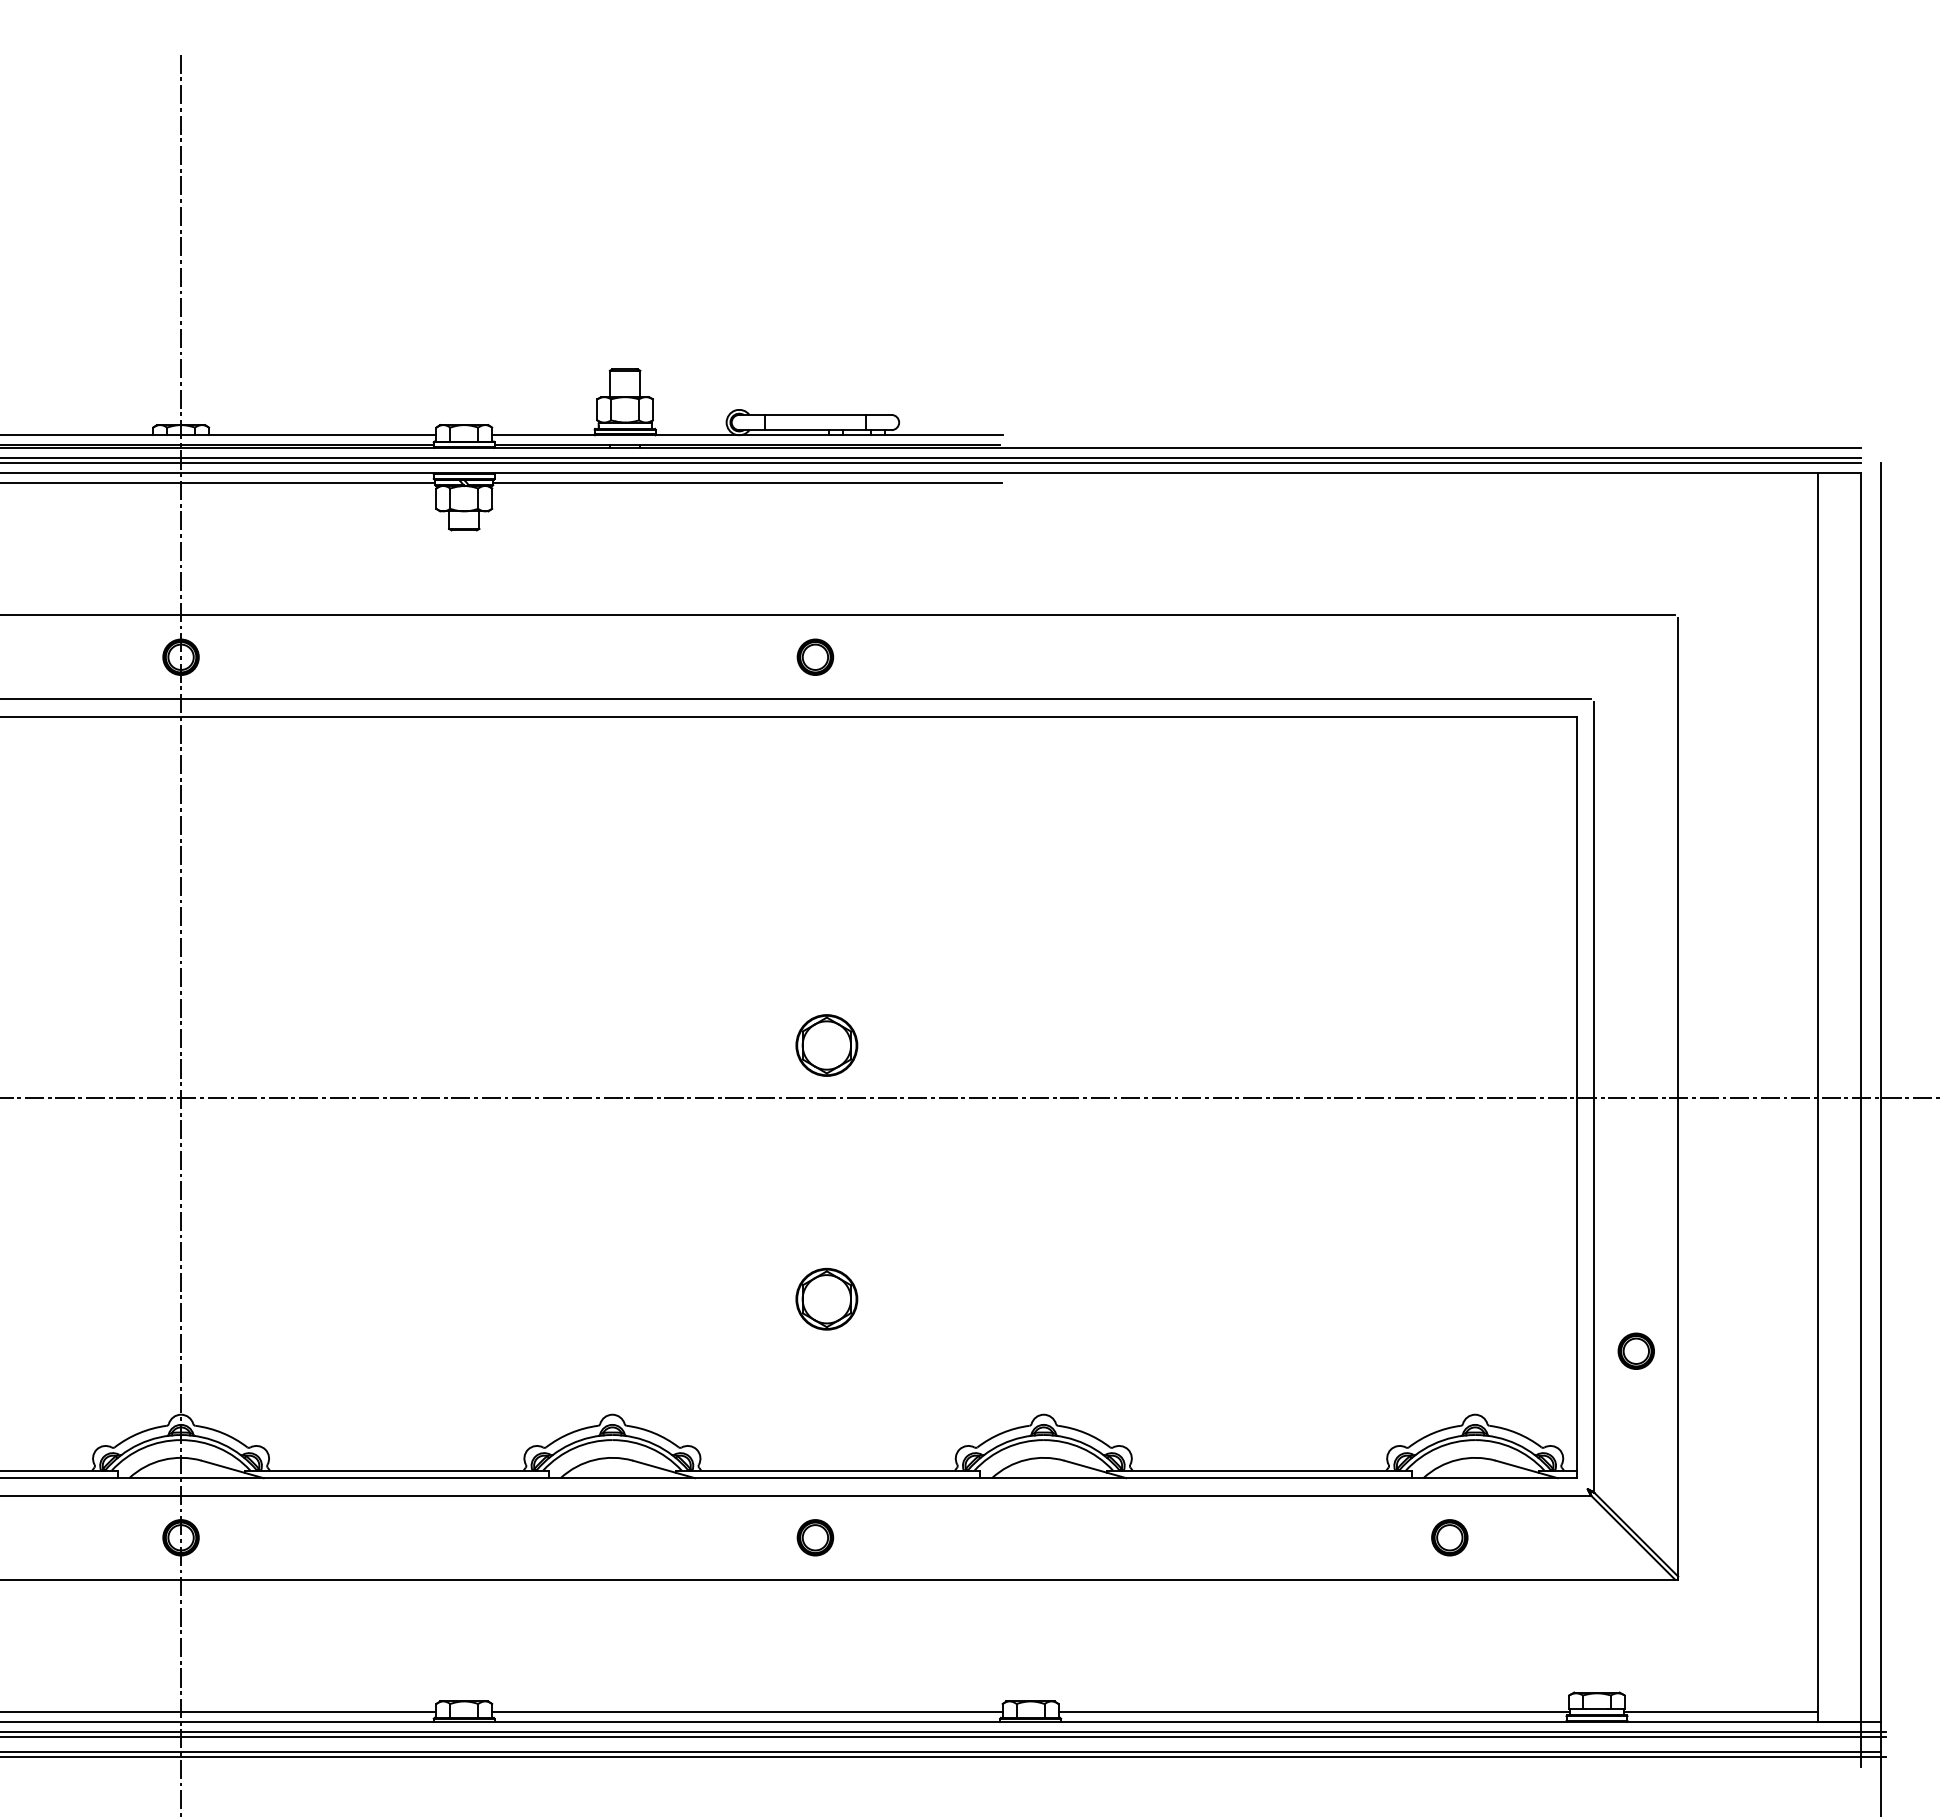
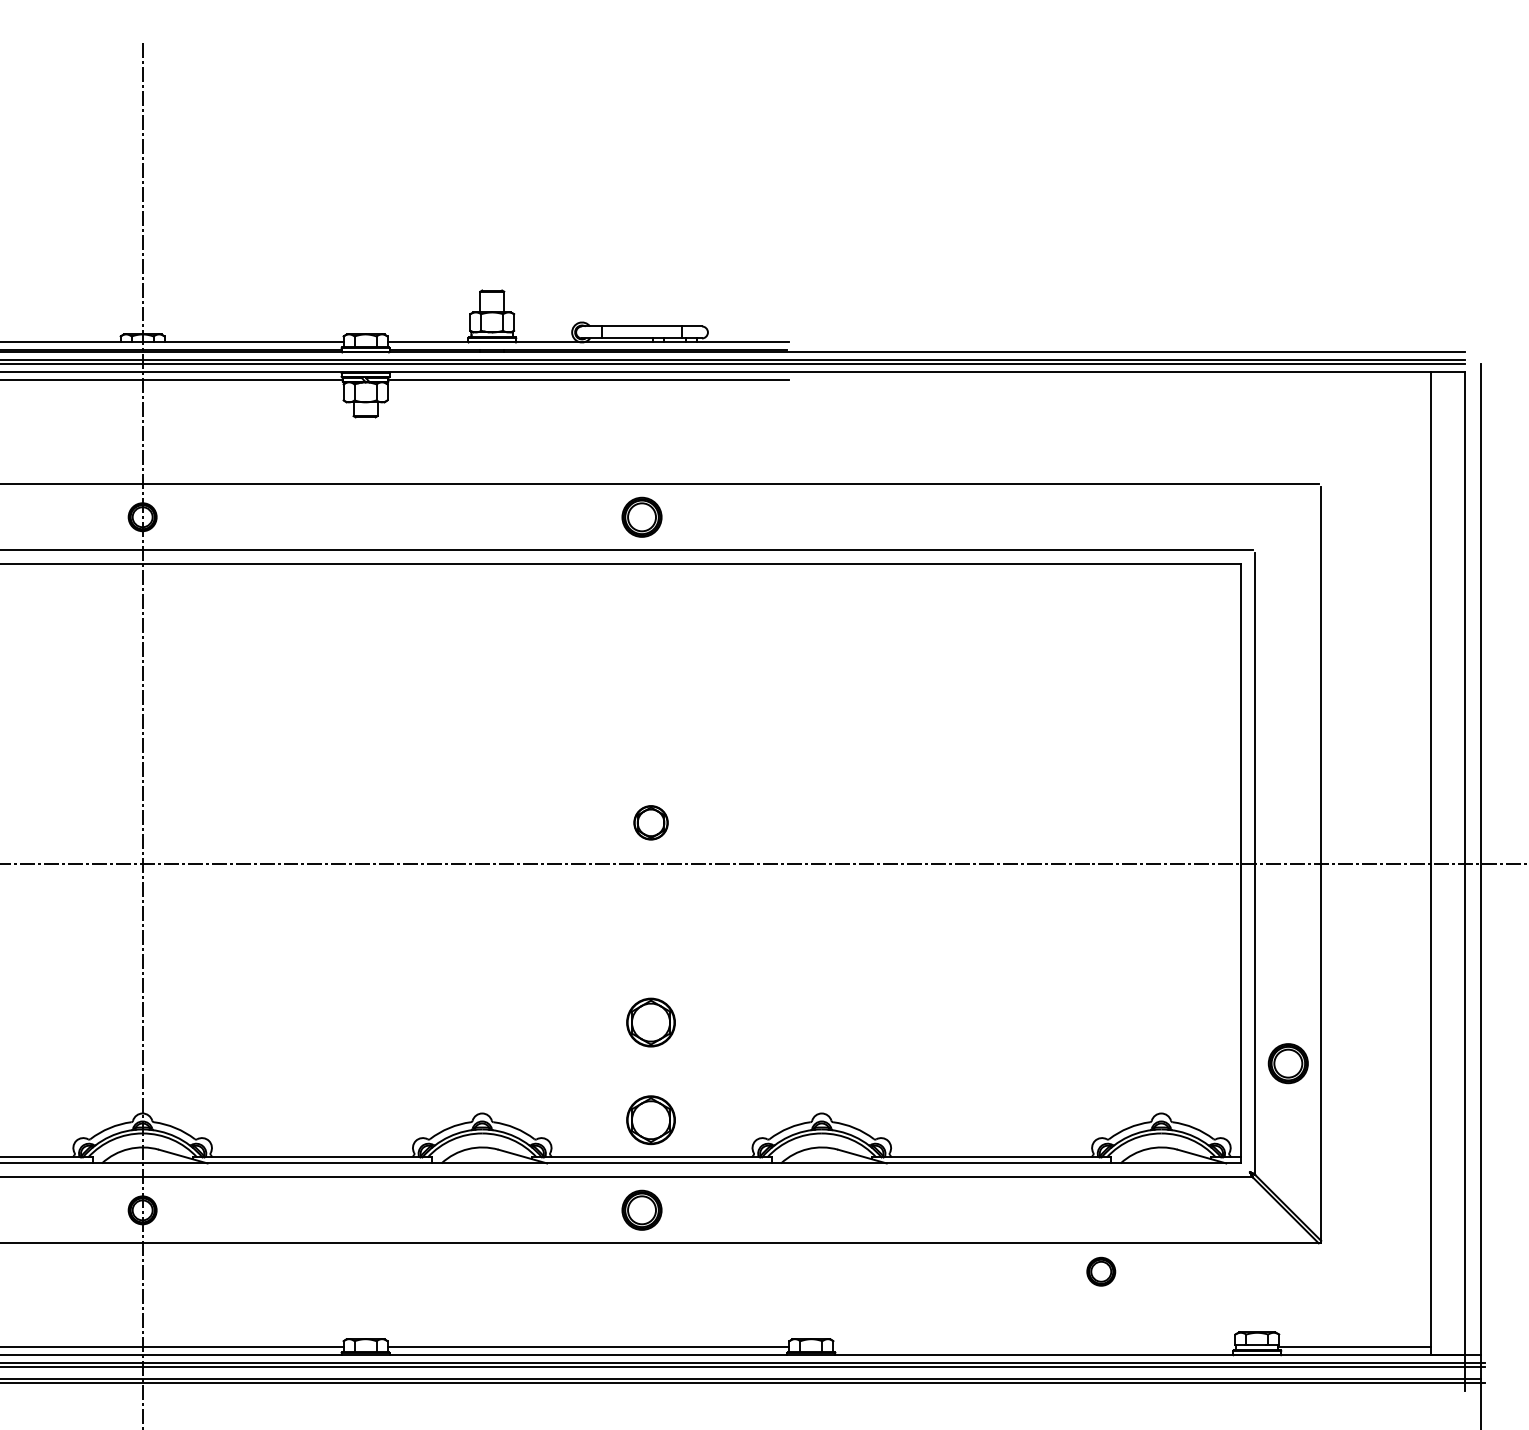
part: (815, 656) -> (642, 516), size x1.4
part: (826, 1045) -> (650, 822), size x0.7
part: (1635, 1350) -> (1287, 1062), size x1.4
part: (826, 1422) -> (650, 1119), added
part: (815, 1537) -> (642, 1210), size x1.4
part: (1449, 1537) -> (1101, 1271), moved
line: (1314, 1711) -> (1034, 1347), removed

